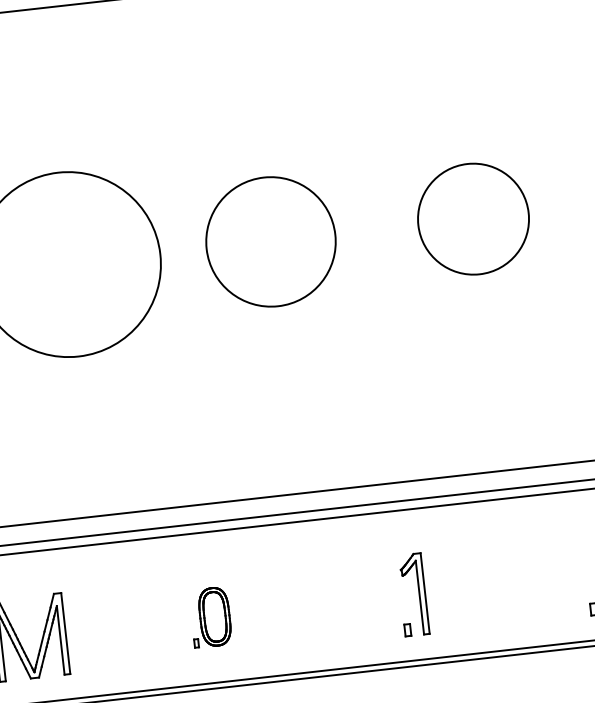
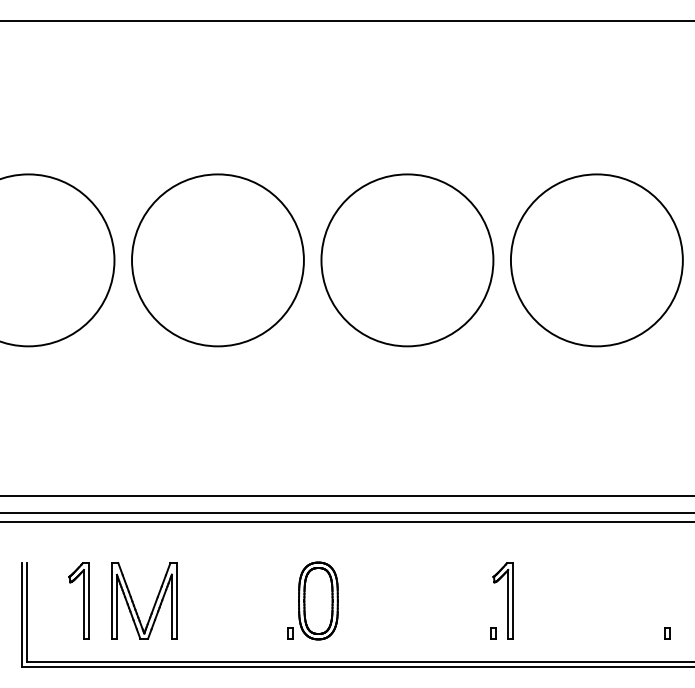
circle: (473, 219) -> (596, 260), size x1.67
circle: (271, 241) -> (407, 260), size x1.43
part: (210, 616) -> (312, 600), size x1.43

